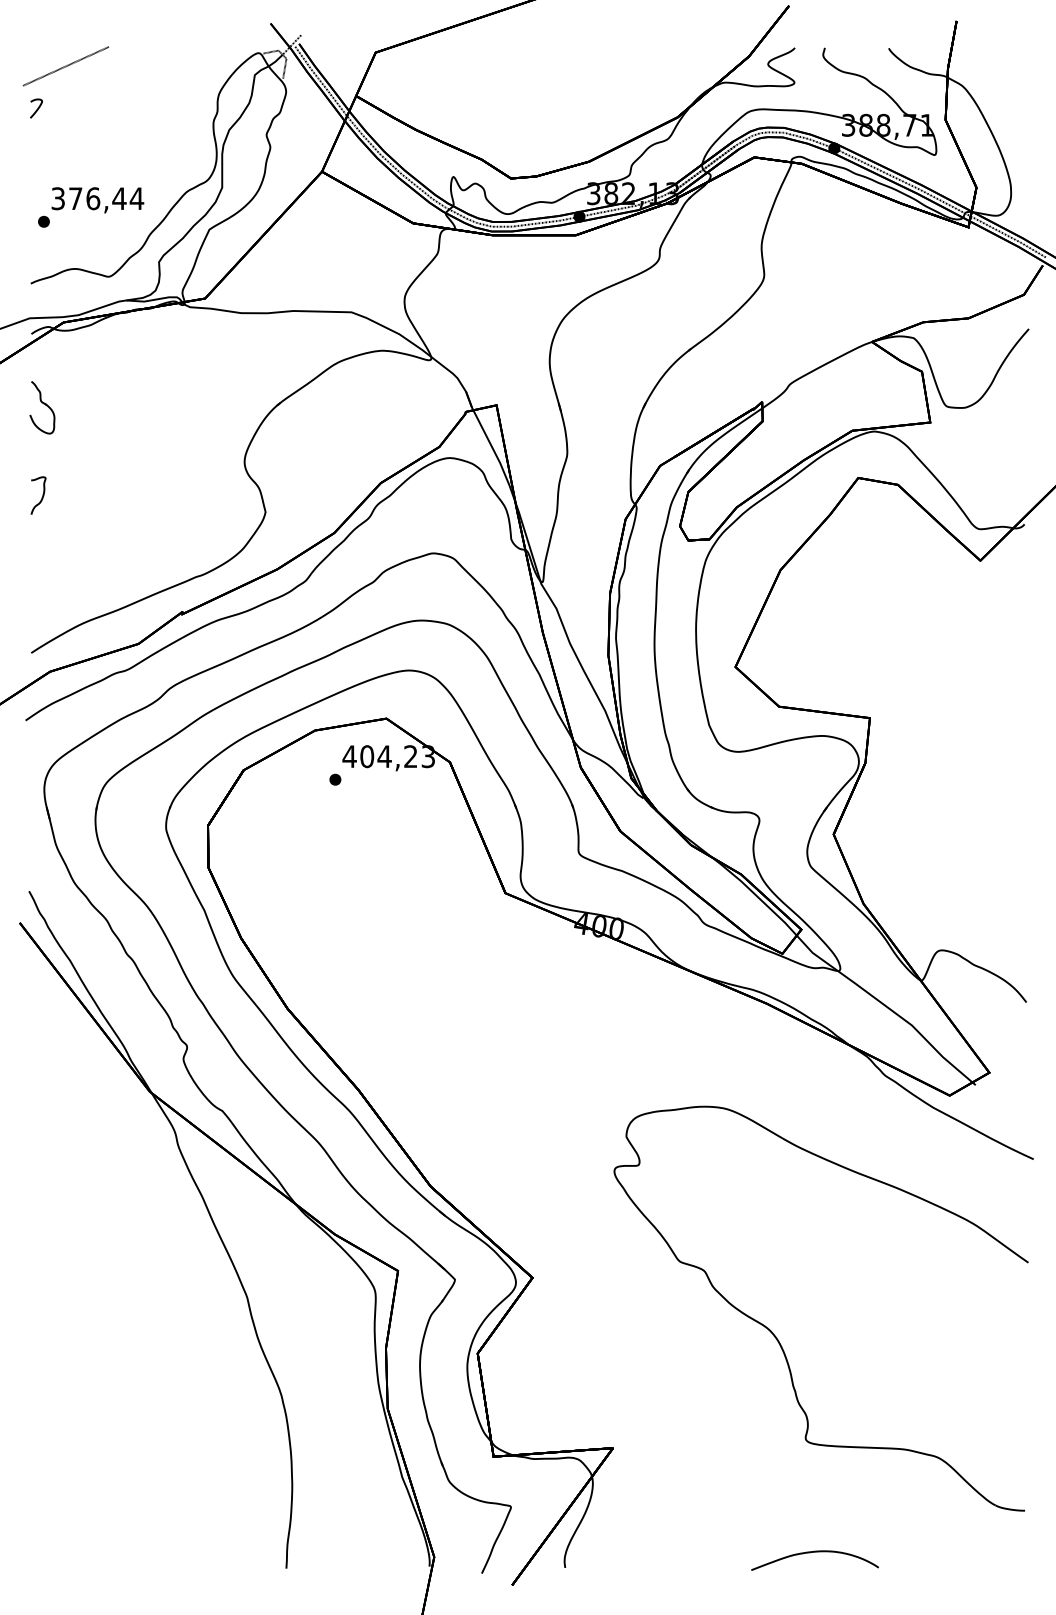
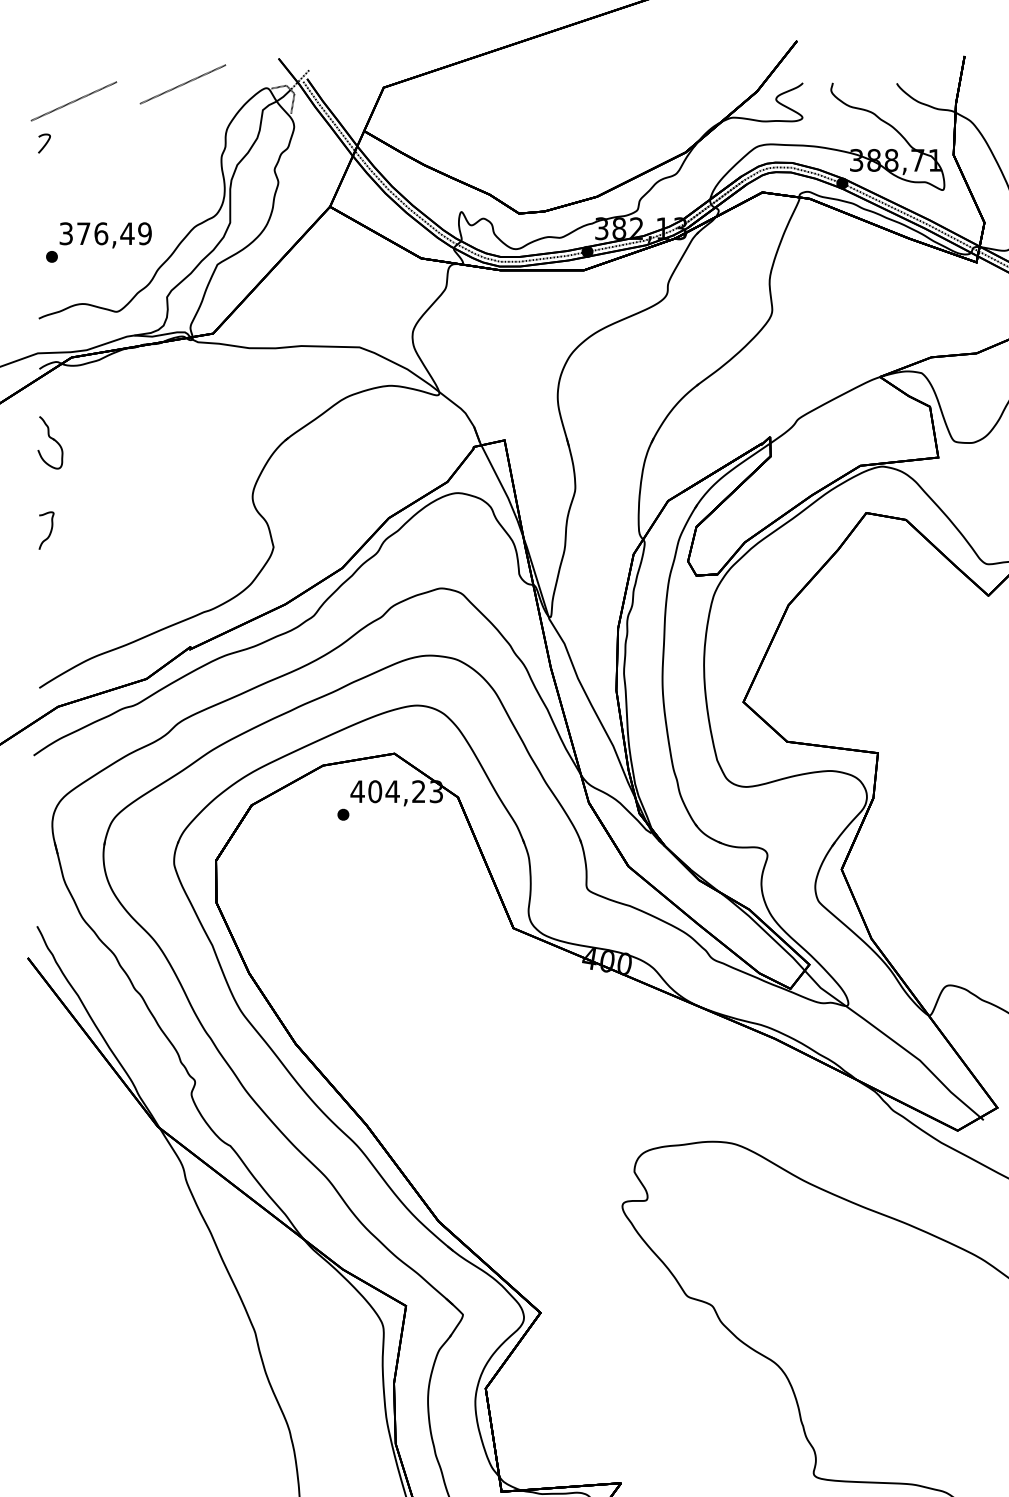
line: (174, 49) -> (182, 84), added
text: (136, 198) -> (144, 233), 376,44 -> 376,49

